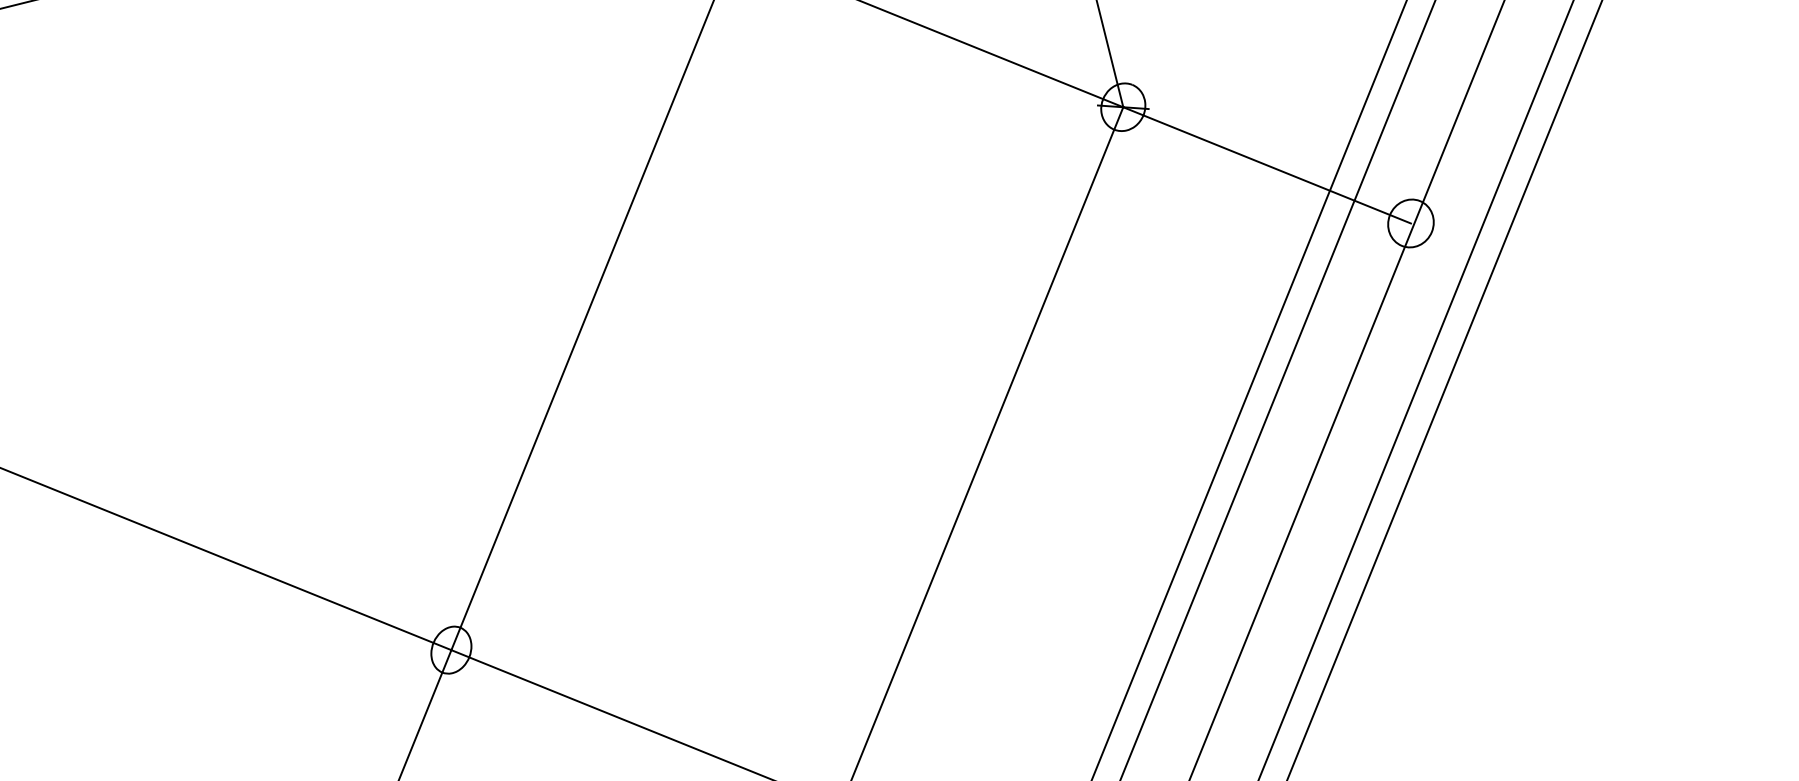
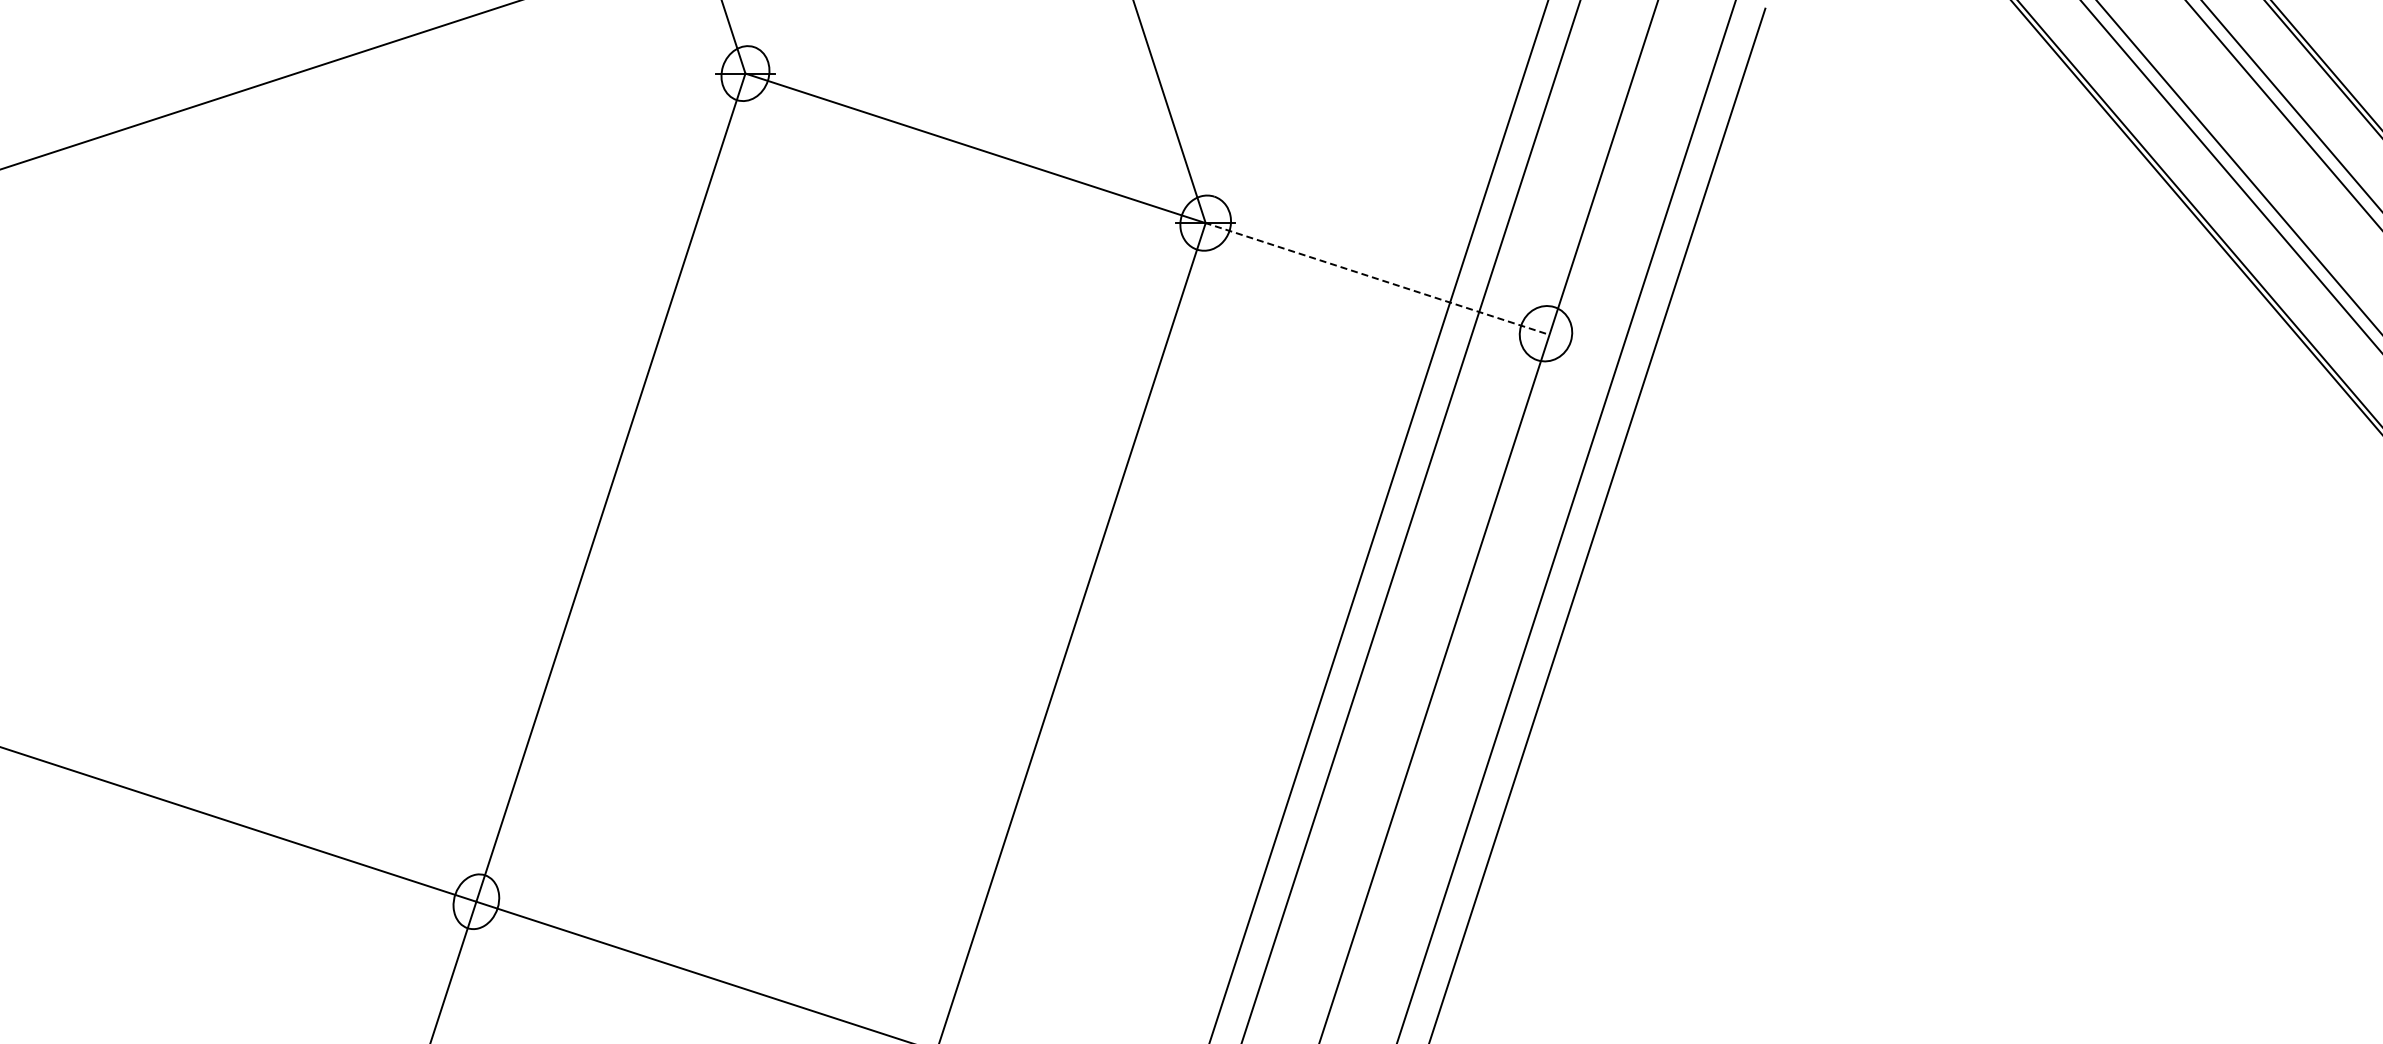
line: (1266, 165) -> (1375, 278), solid -> dashed

